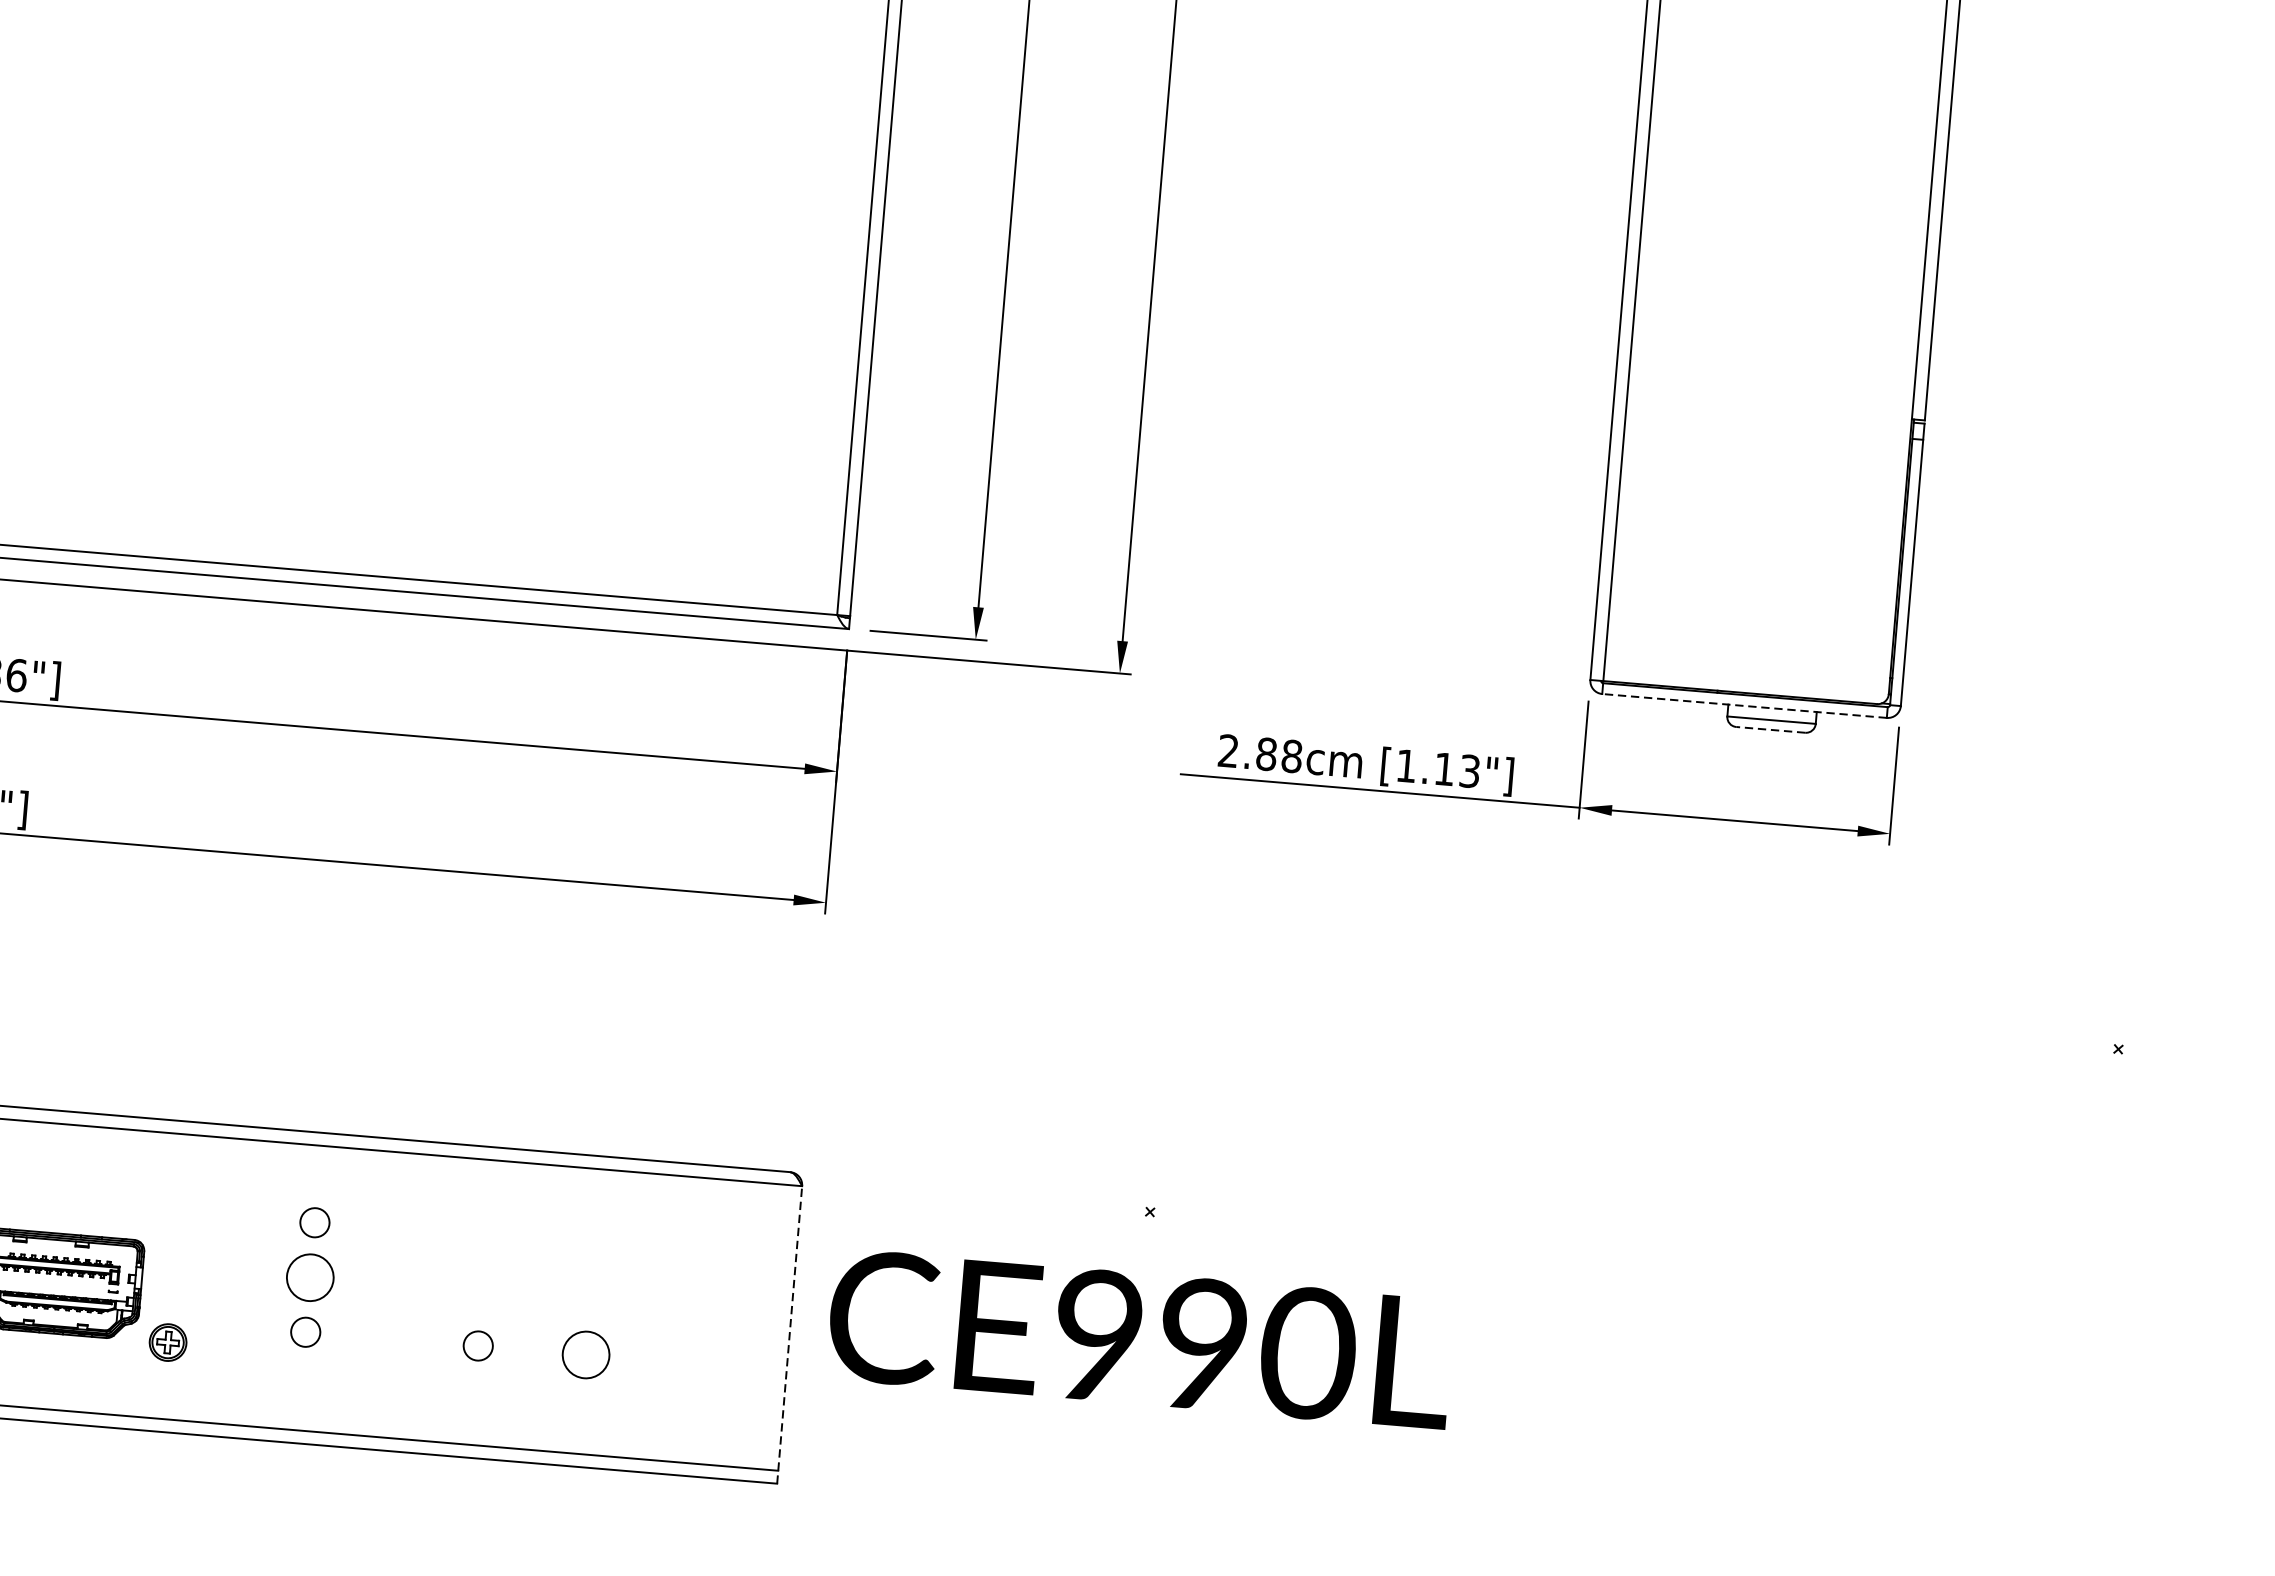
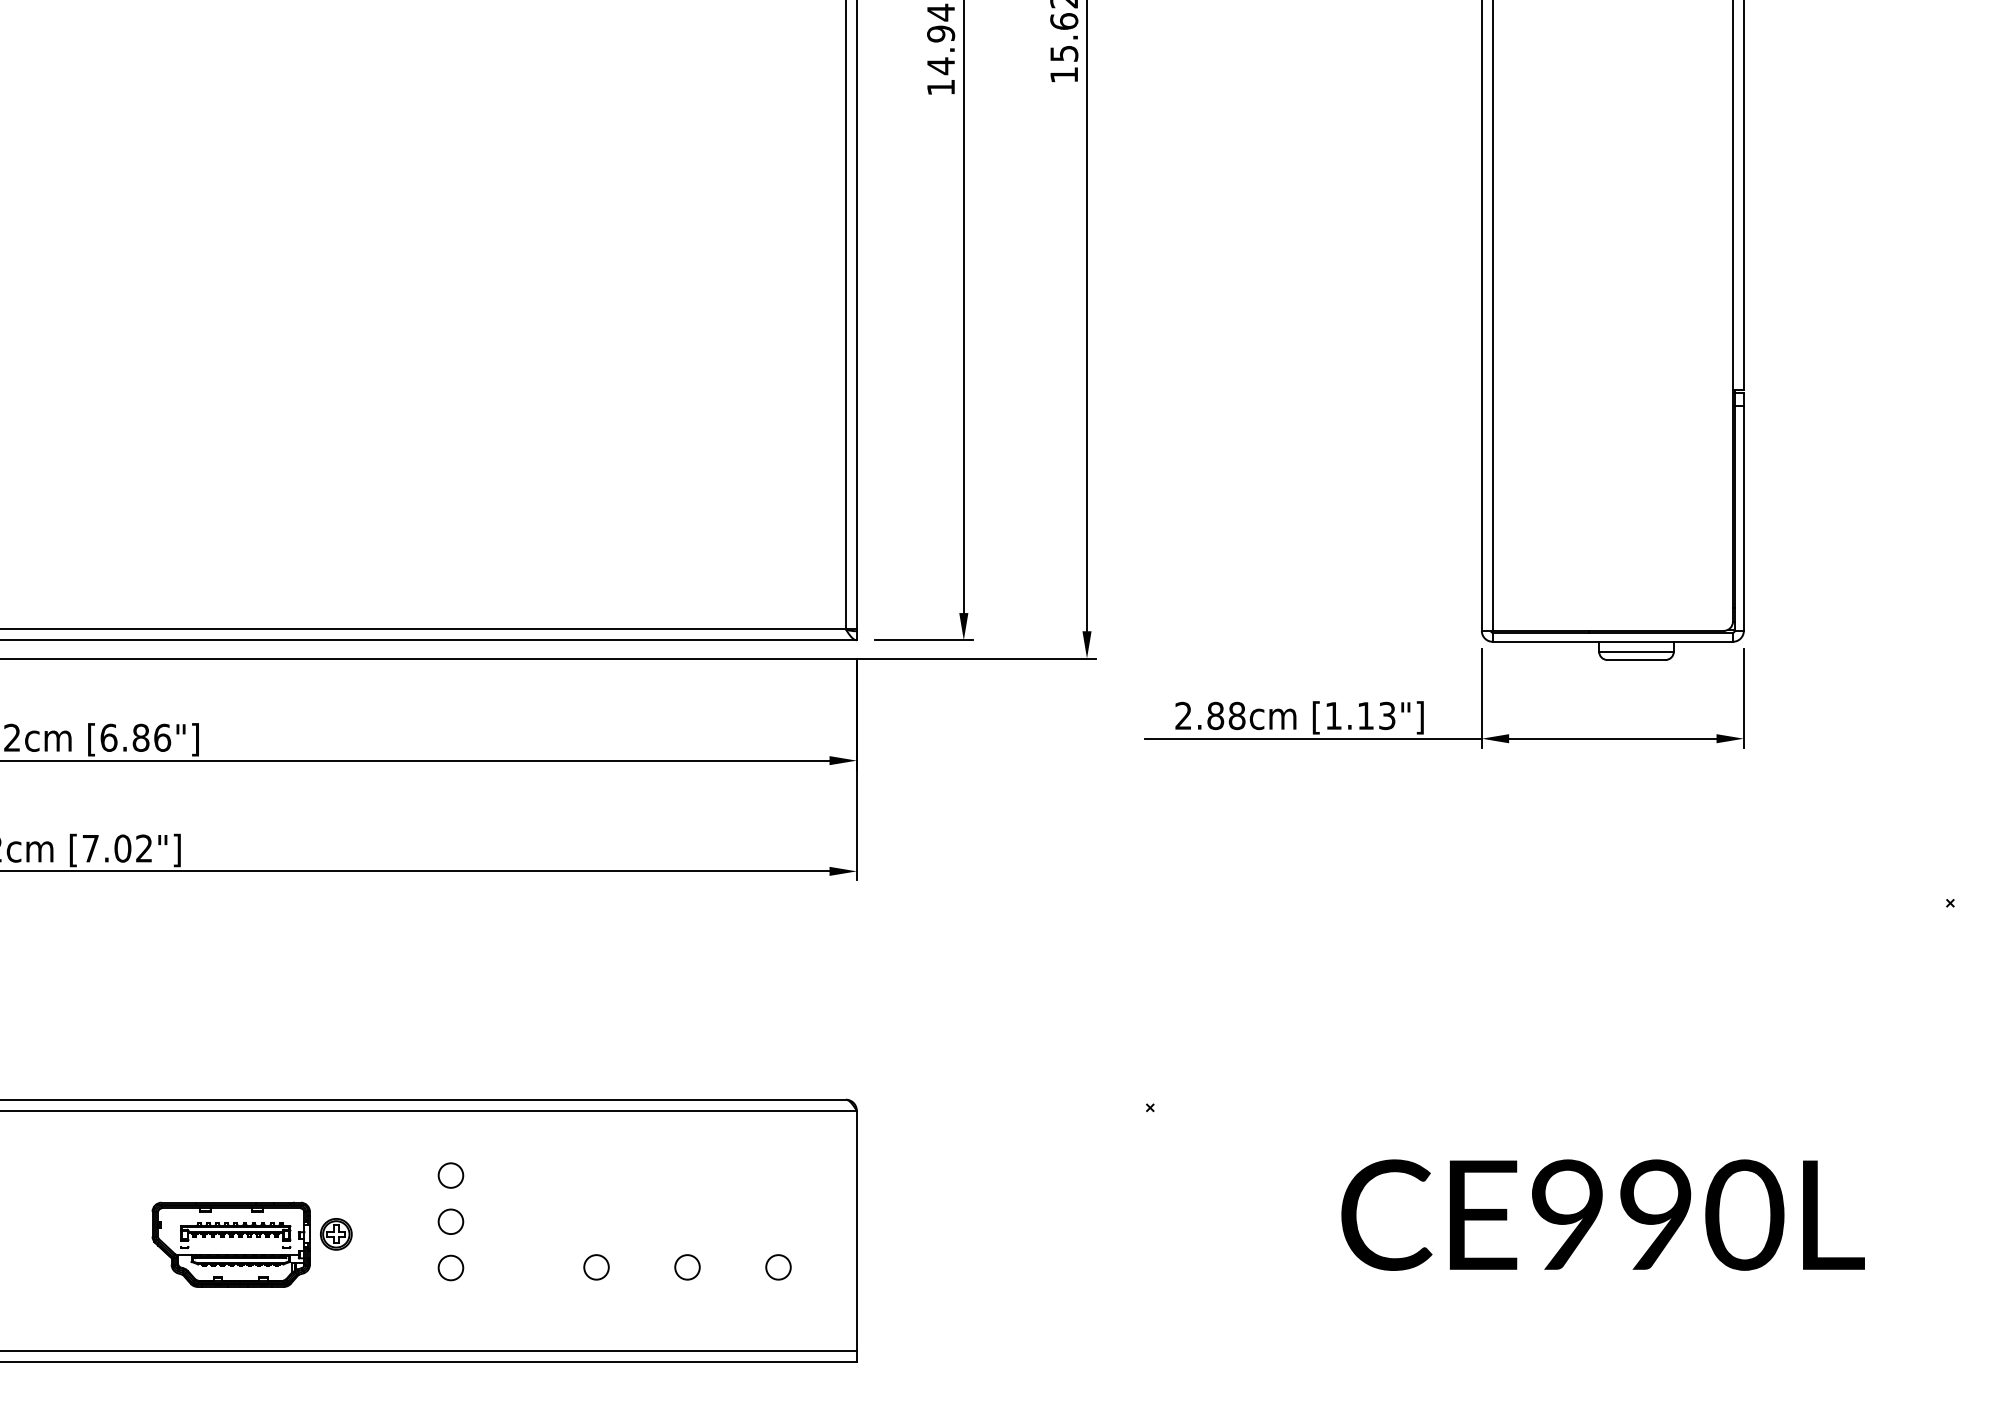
line: (1744, 705) -> (1612, 641), dashed -> solid
line: (1770, 730) -> (1636, 660), dashed -> solid
circle: (309, 1277) -> (450, 1221), size x0.62
line: (789, 1335) -> (856, 1236), dashed -> solid
text: (1139, 1338) -> (1602, 1214), moved
part: (168, 1342) -> (336, 1234), moved
circle: (586, 1355) -> (687, 1267), size x0.62
circle: (693, 1364) -> (778, 1267), added

